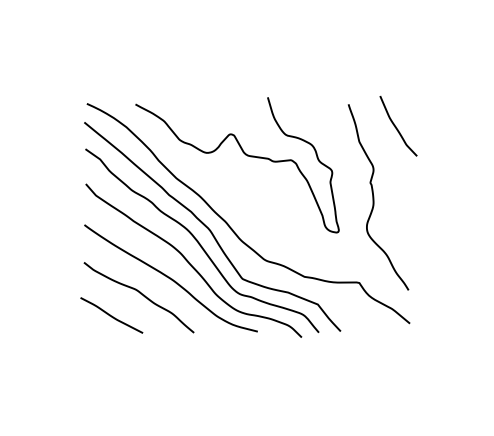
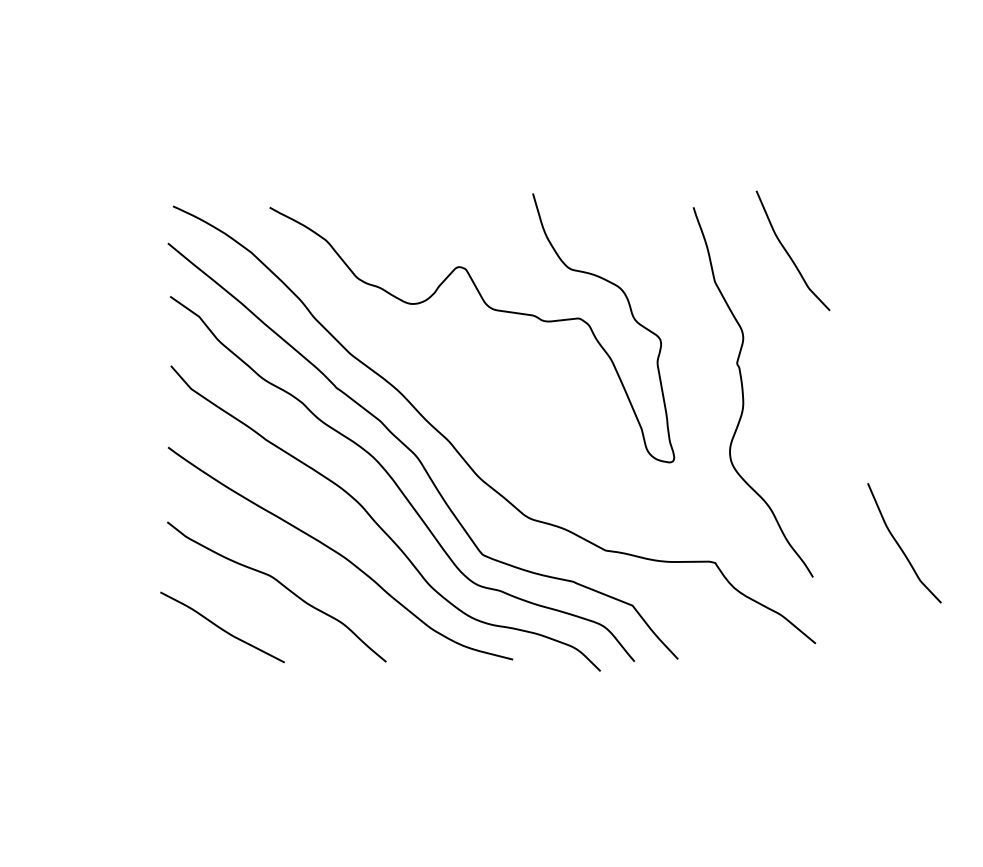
curve: (452, 273) -> (900, 543), added

